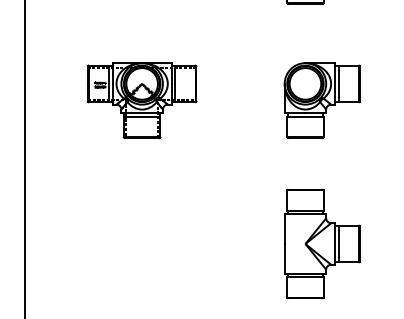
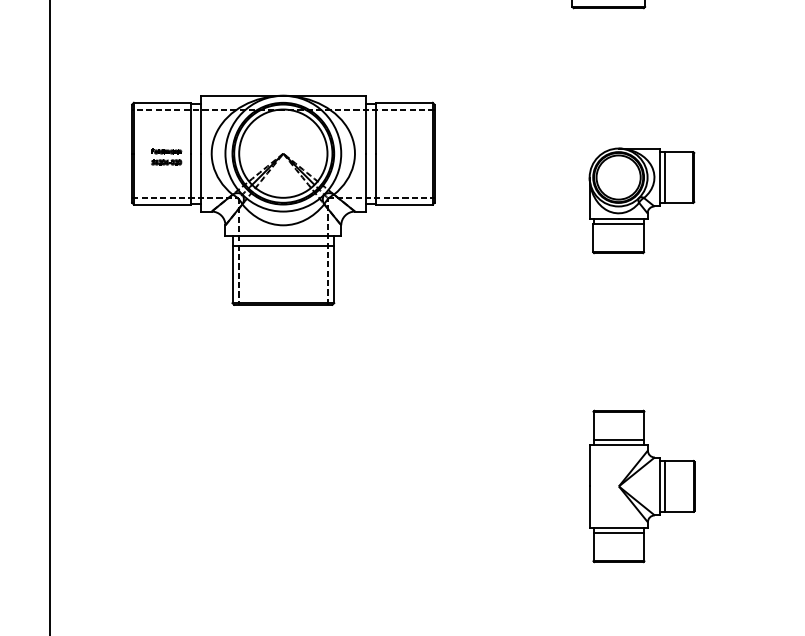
part: (141, 100) -> (281, 200), size x1.4
part: (321, 100) -> (640, 200), size x0.7
part: (322, 243) -> (642, 485), size x0.7

